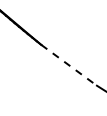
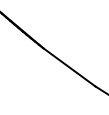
line: (69, 65) -> (69, 67), dashed -> solid

